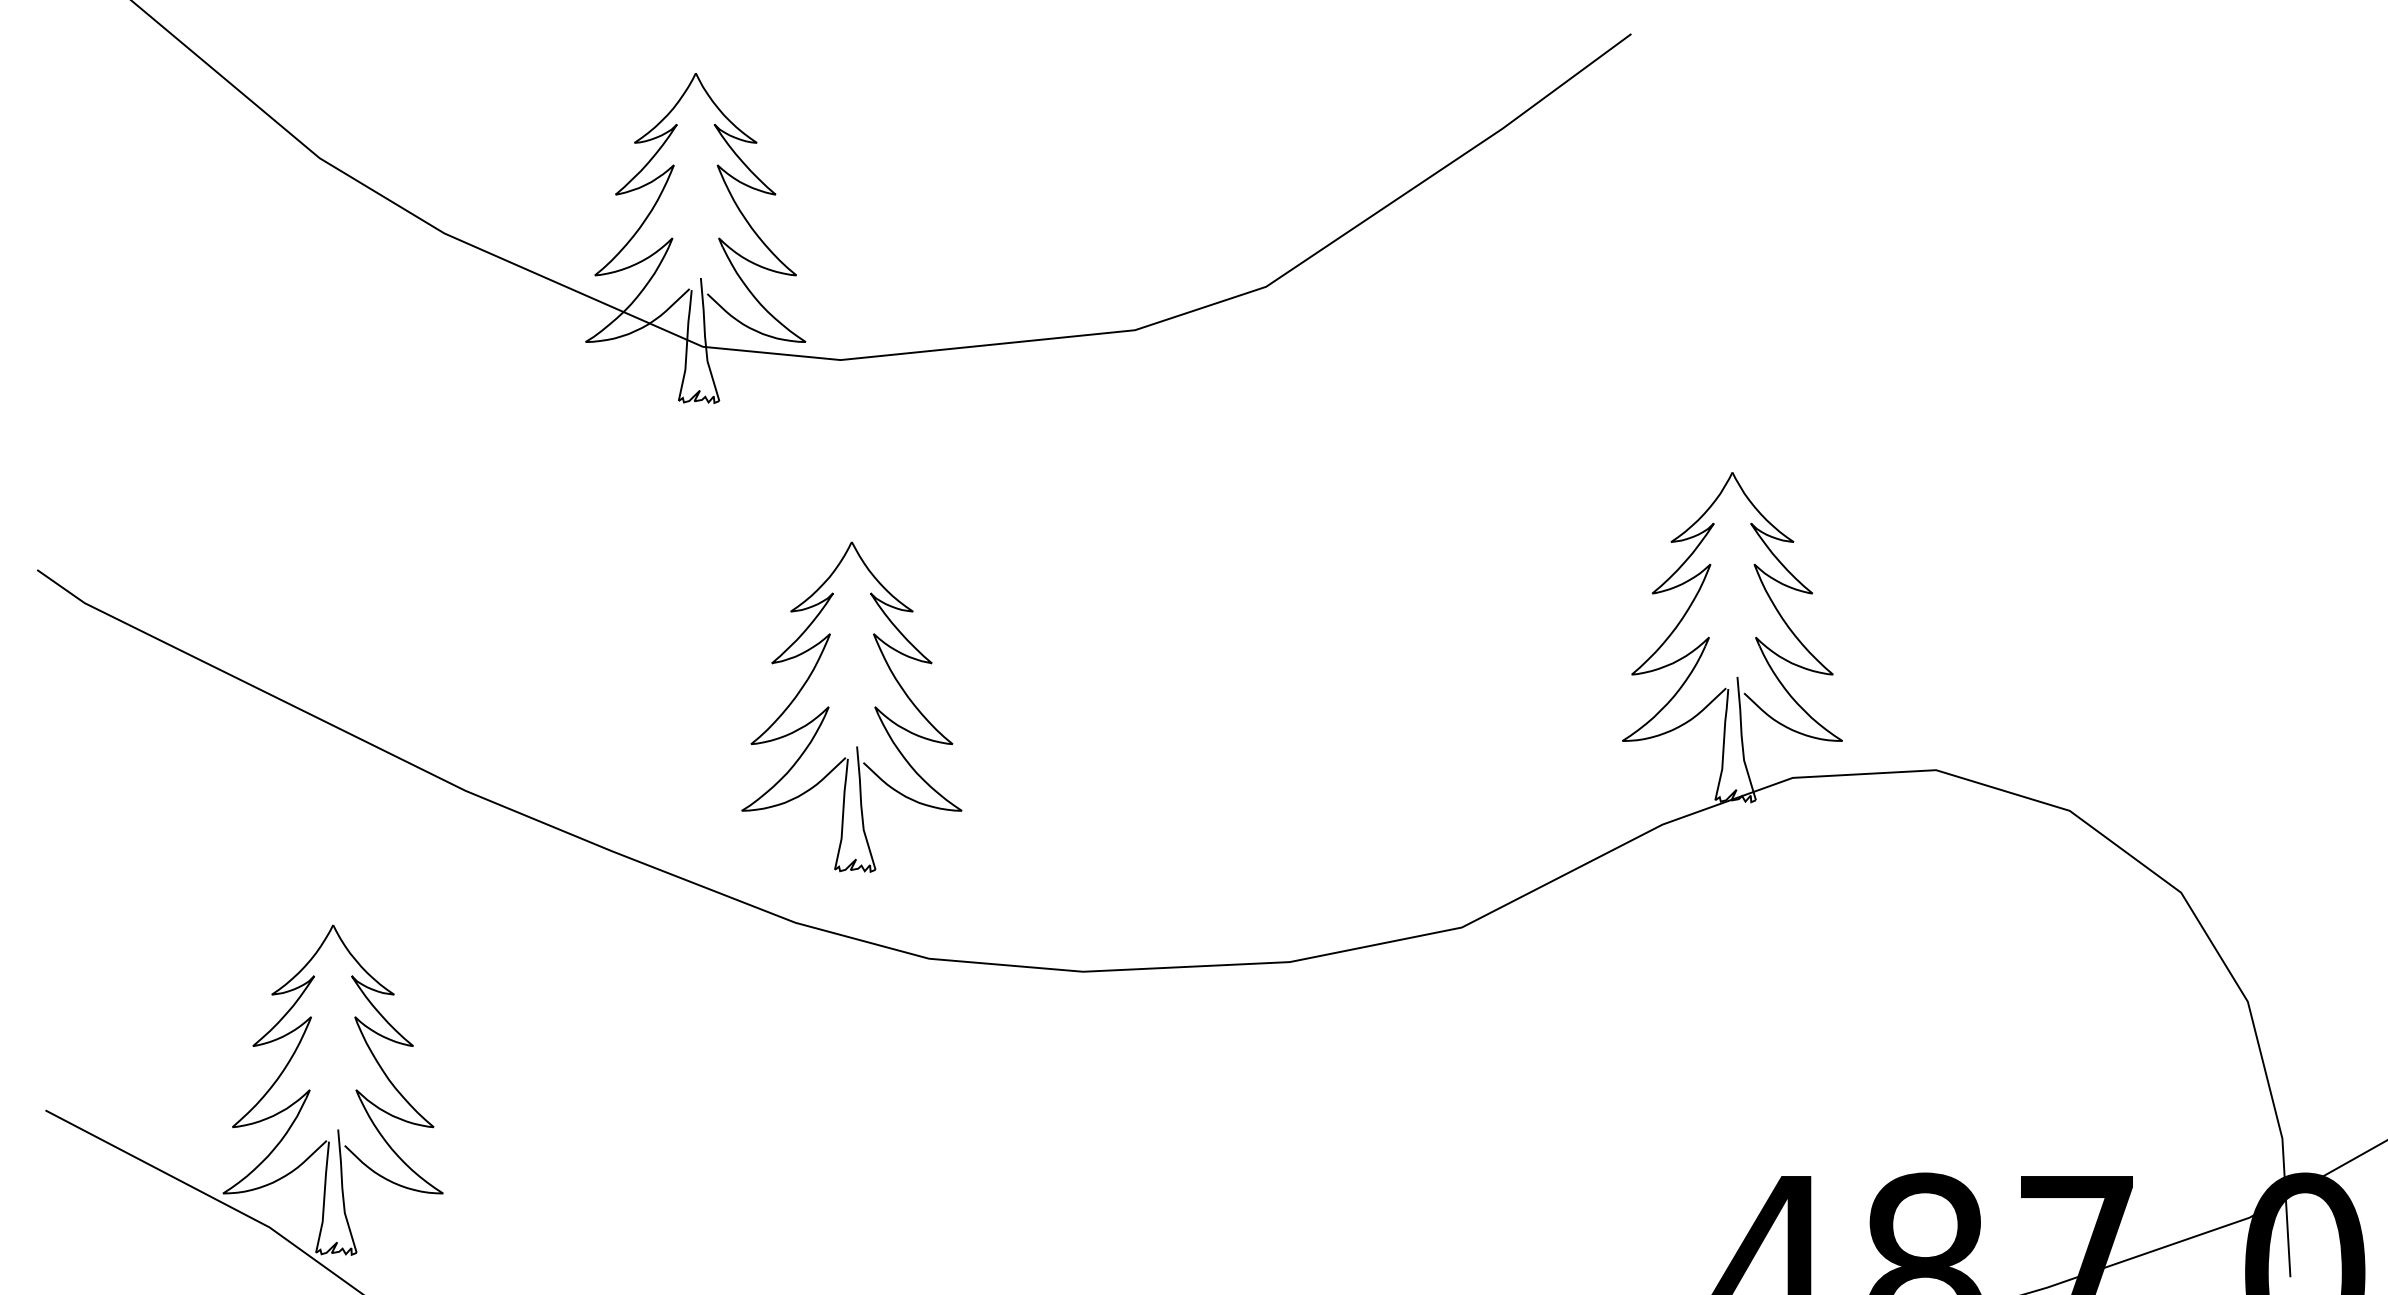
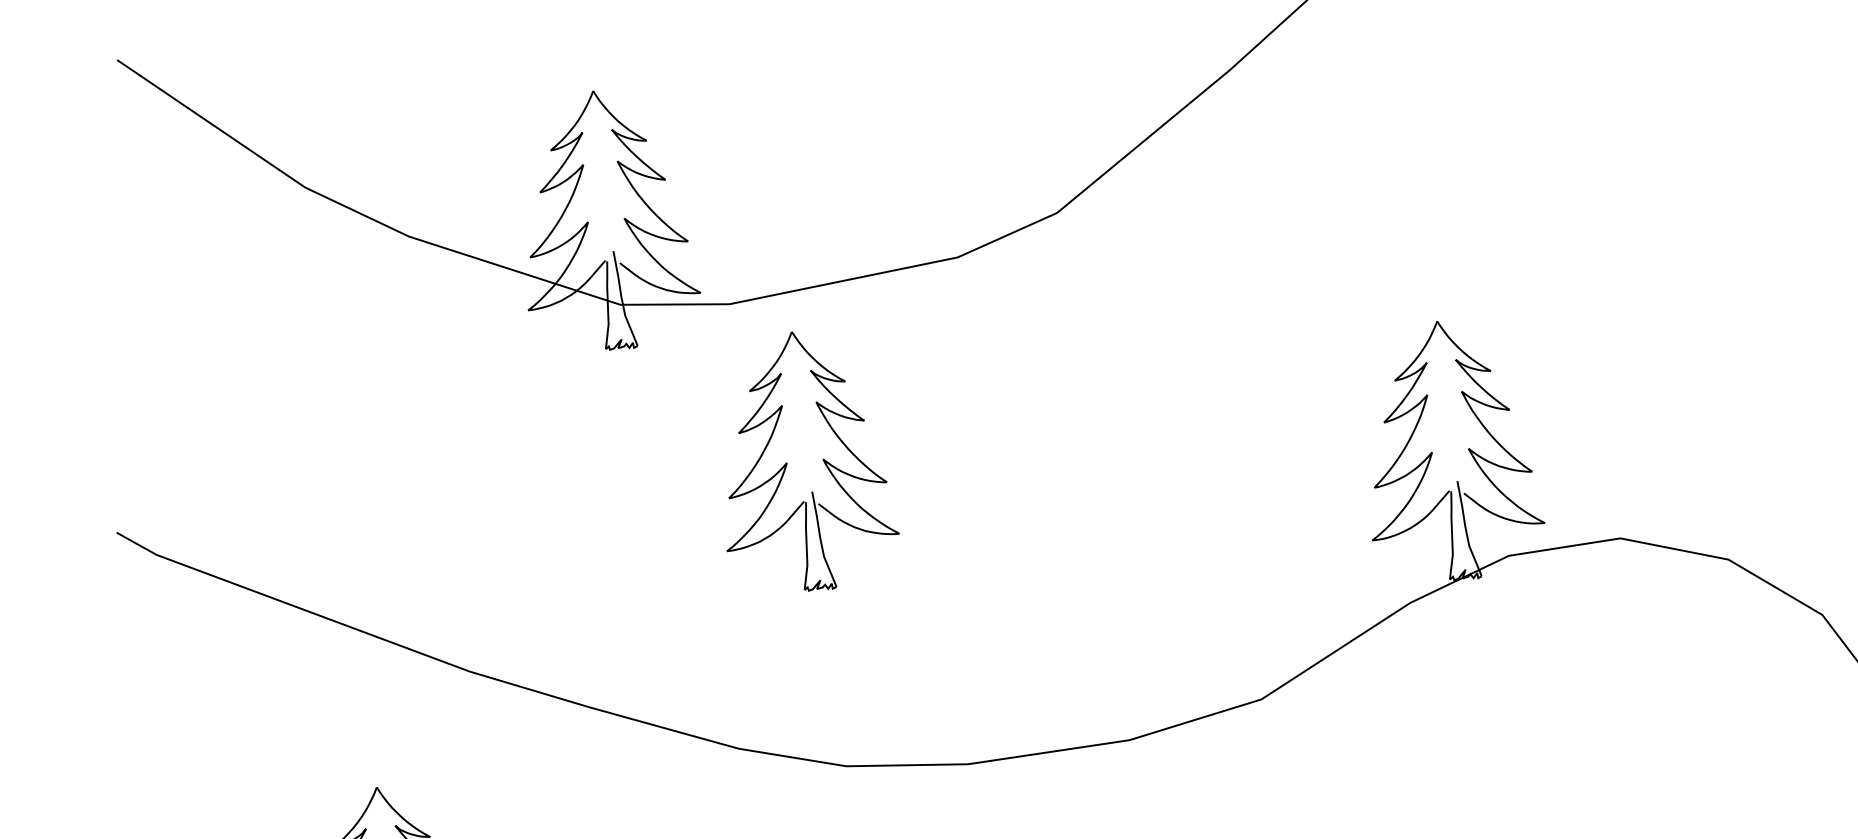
part: (829, 707) -> (787, 463), moved

